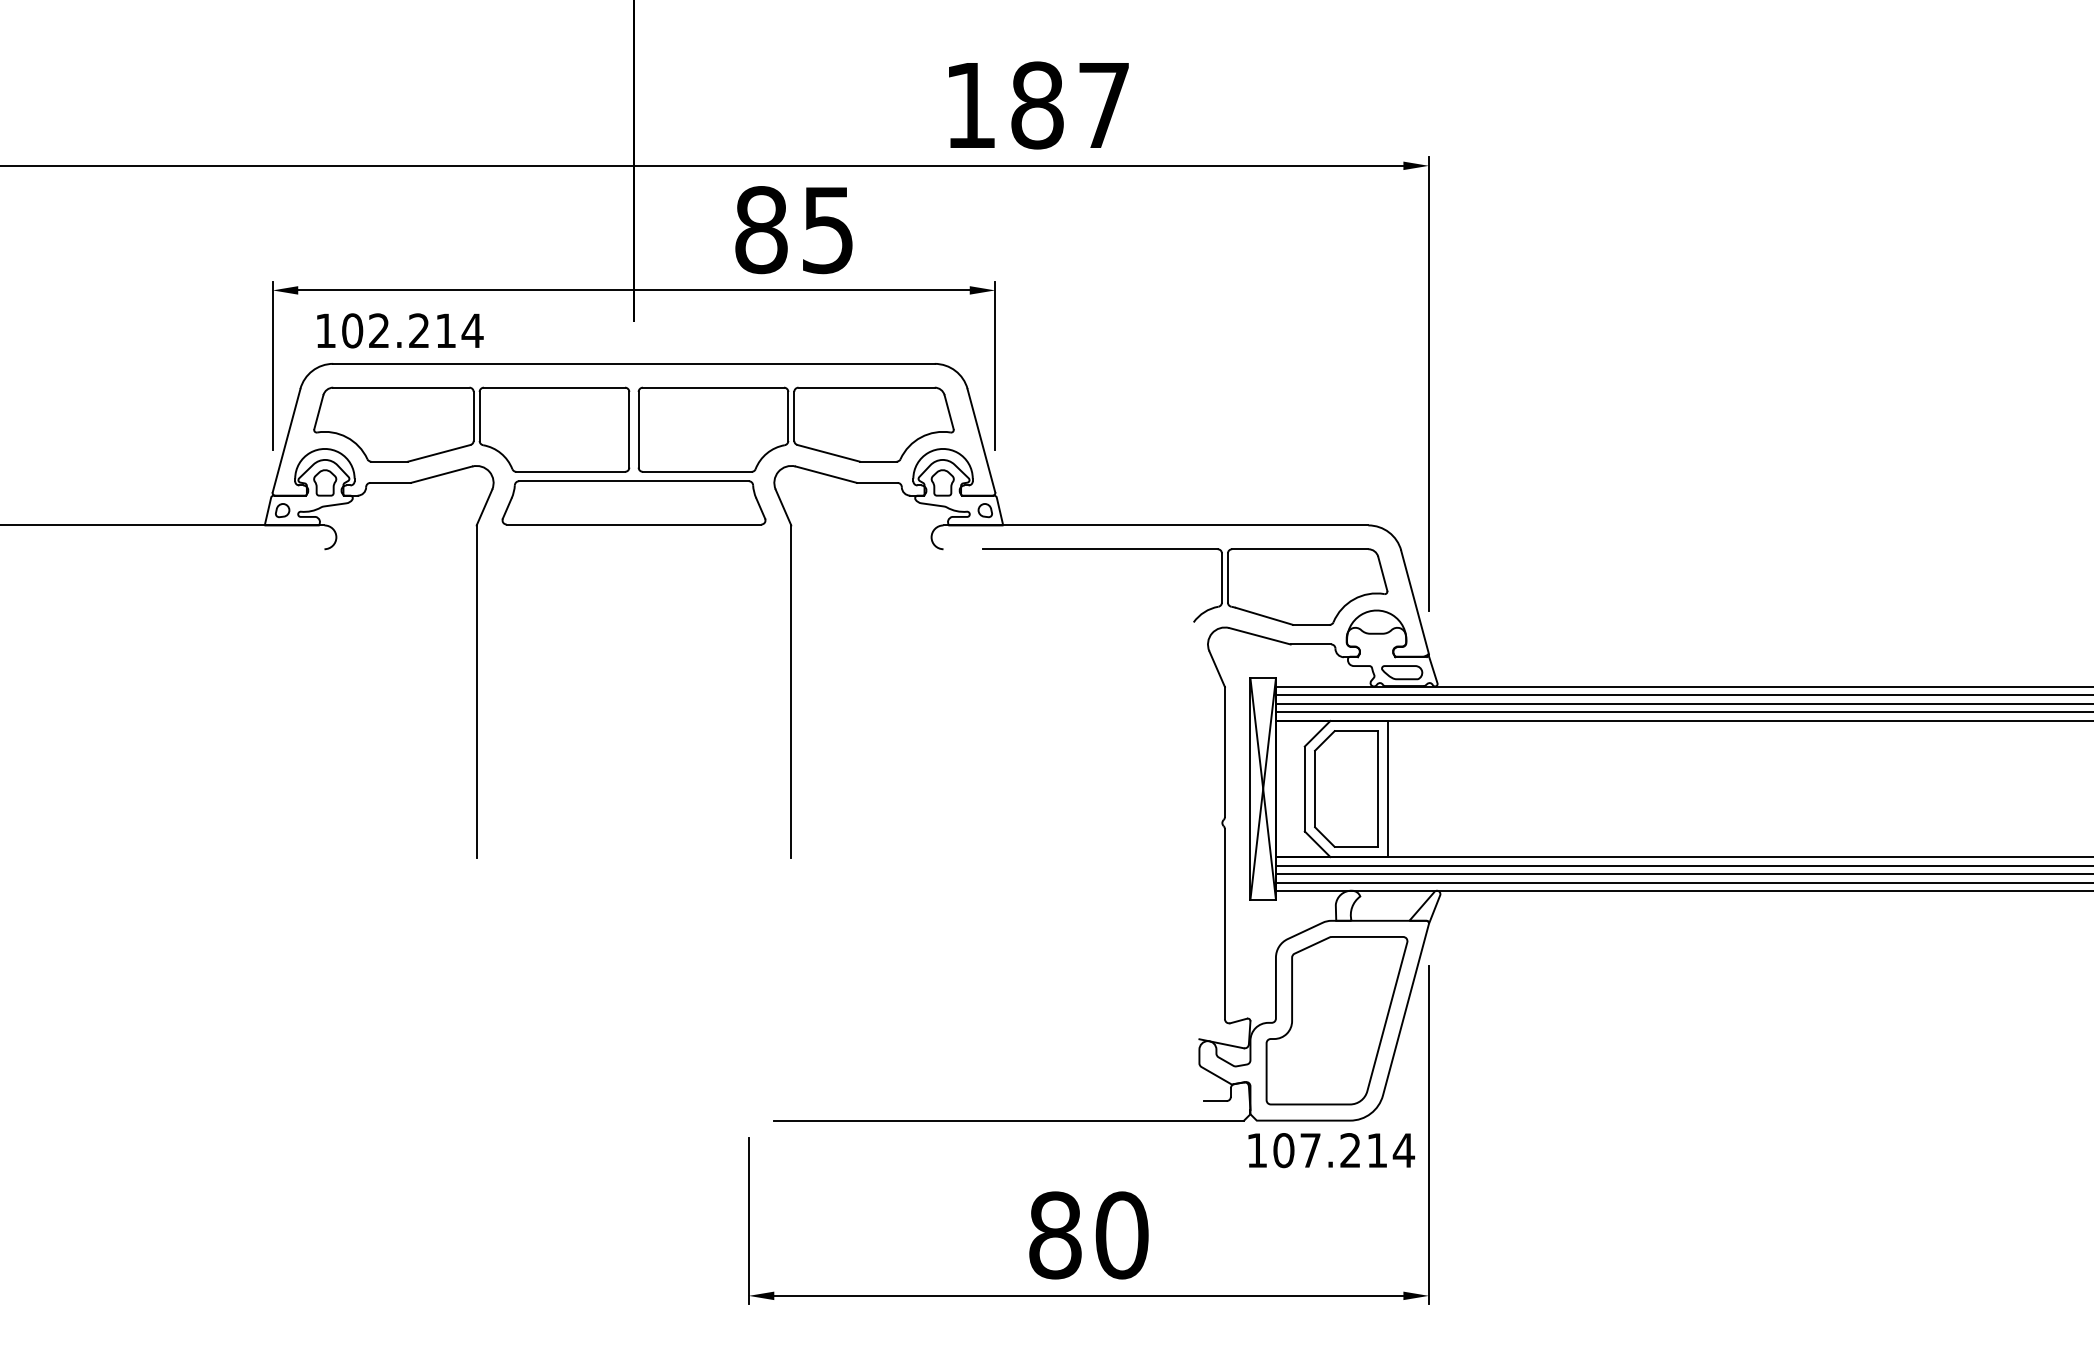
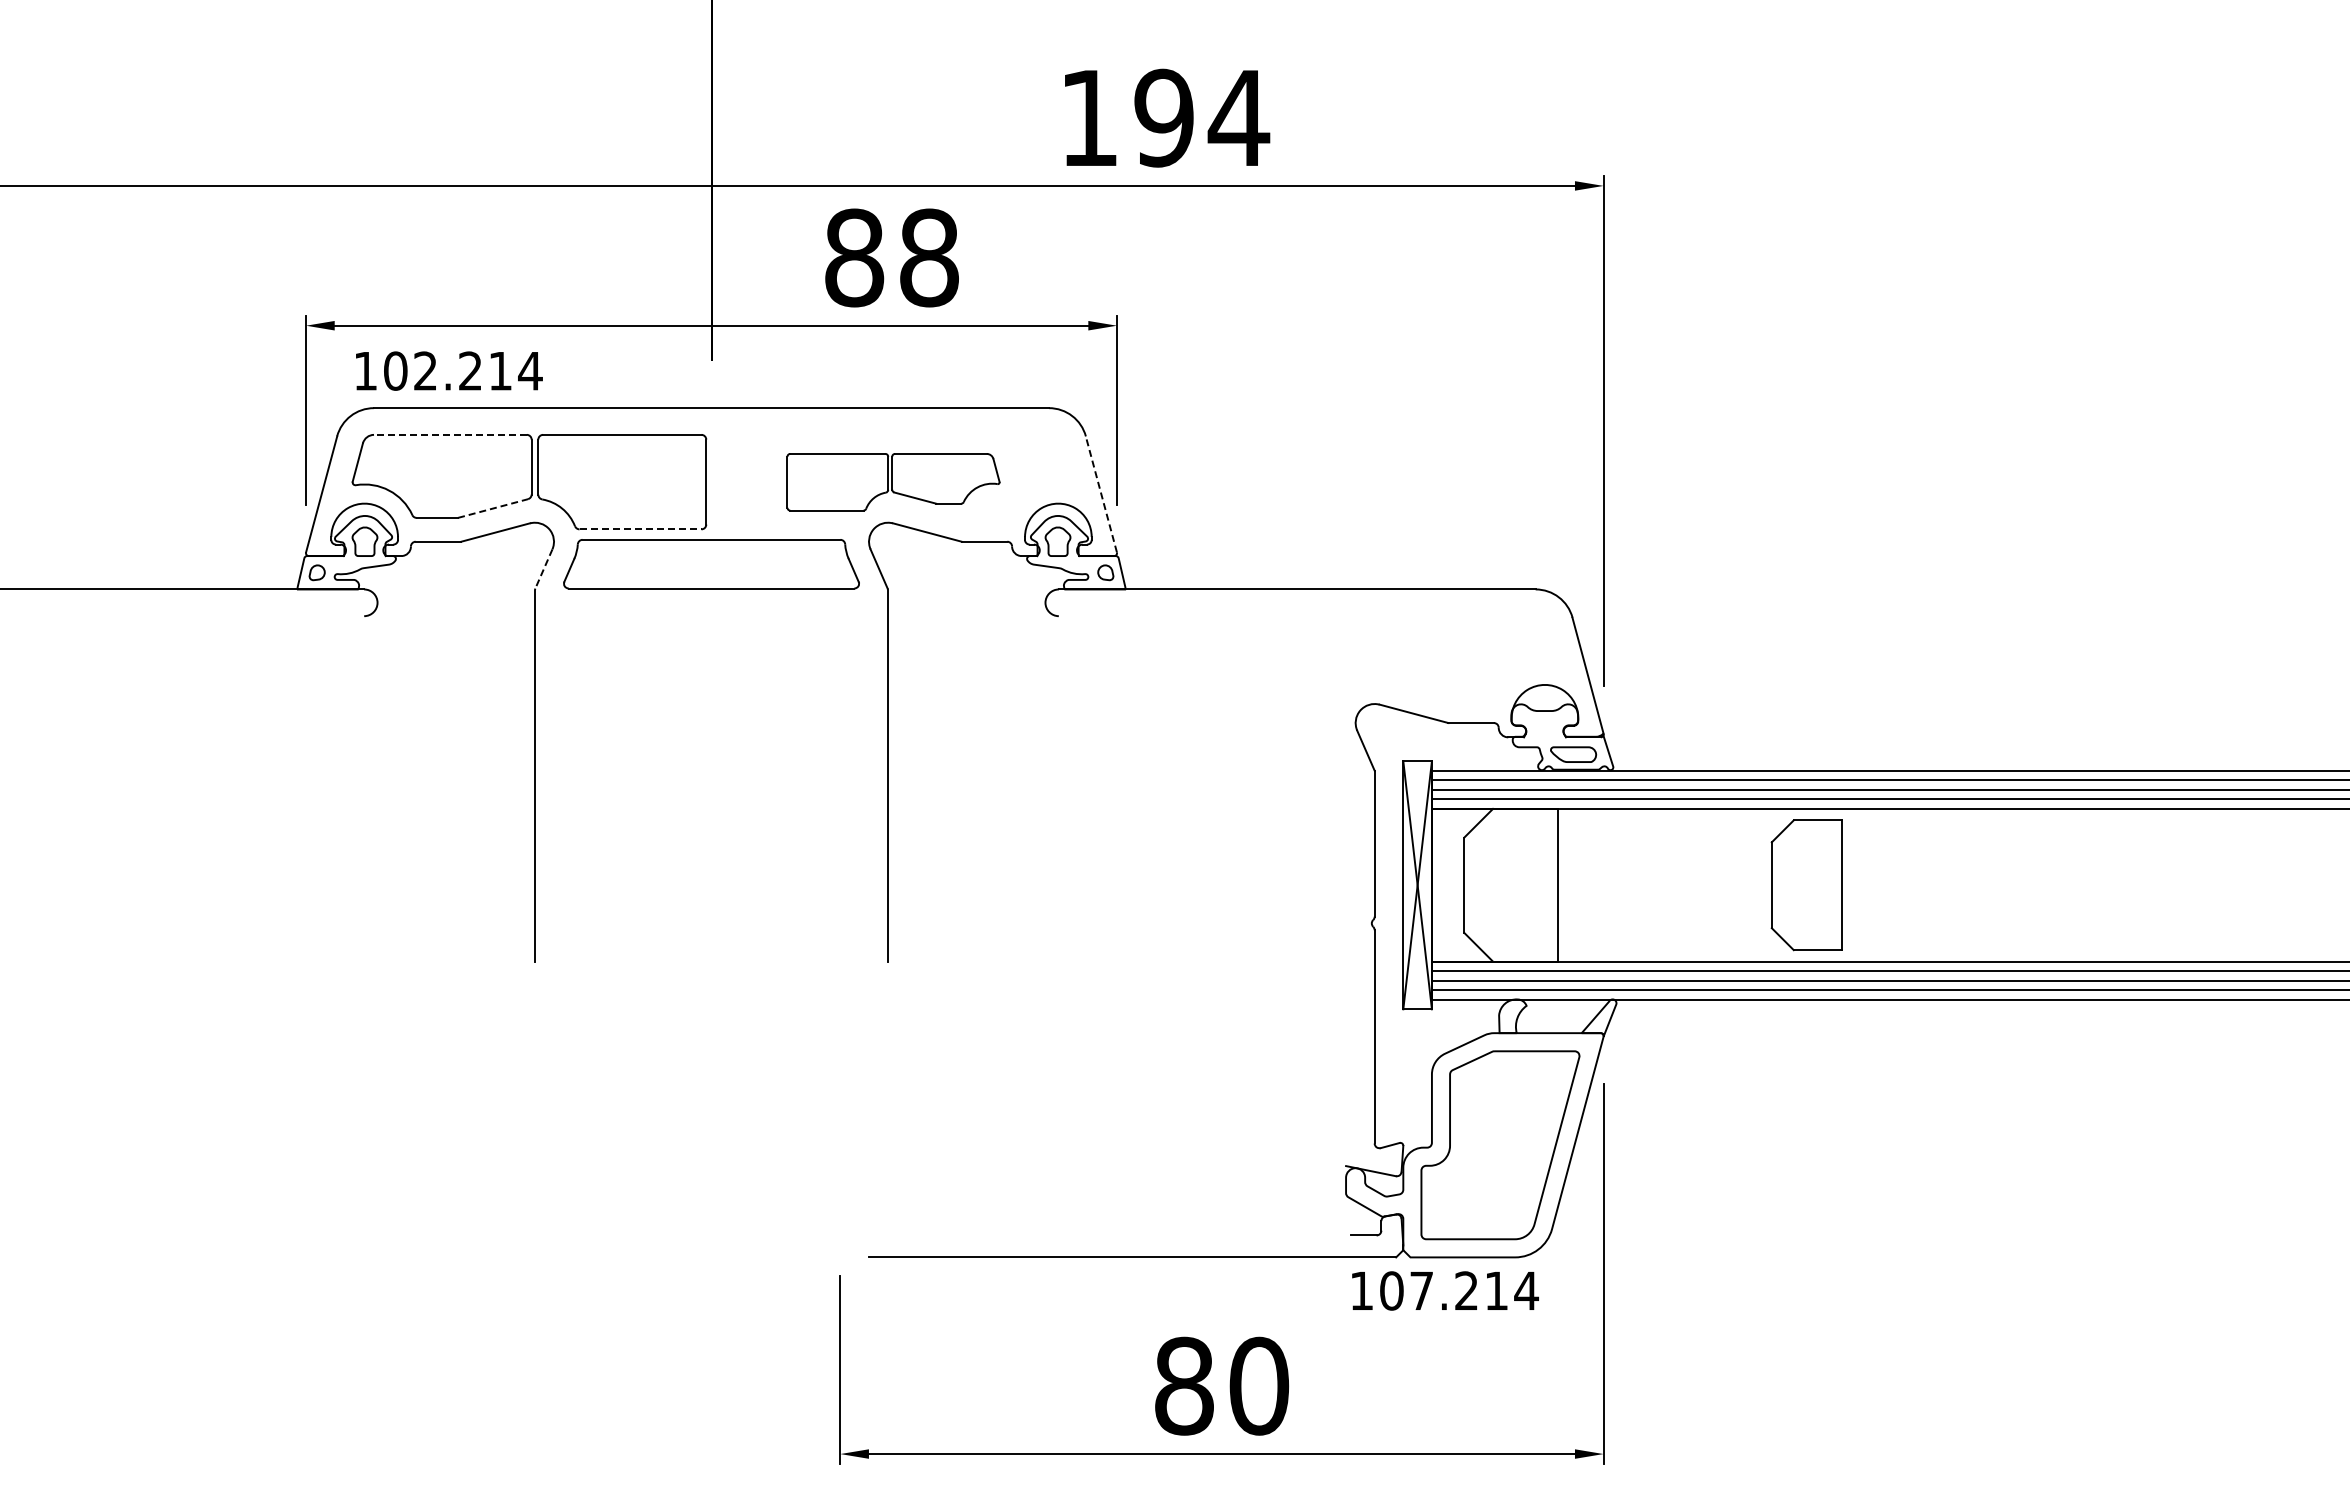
text: (1071, 104) -> (1202, 117), 187 -> 194
text: (828, 229) -> (929, 257), 85 -> 88
line: (400, 387) -> (449, 434), solid -> dashed
part: (796, 430) -> (893, 482), size x0.6
line: (981, 439) -> (1101, 493), solid -> dashed
line: (439, 453) -> (493, 508), solid -> dashed
line: (570, 472) -> (640, 529), solid -> dashed
line: (484, 507) -> (543, 569), solid -> dashed
part: (1201, 612) -> (1348, 687), removed
part: (1345, 789) -> (1806, 885), moved
text: (1331, 1150) -> (1445, 1290), moved

